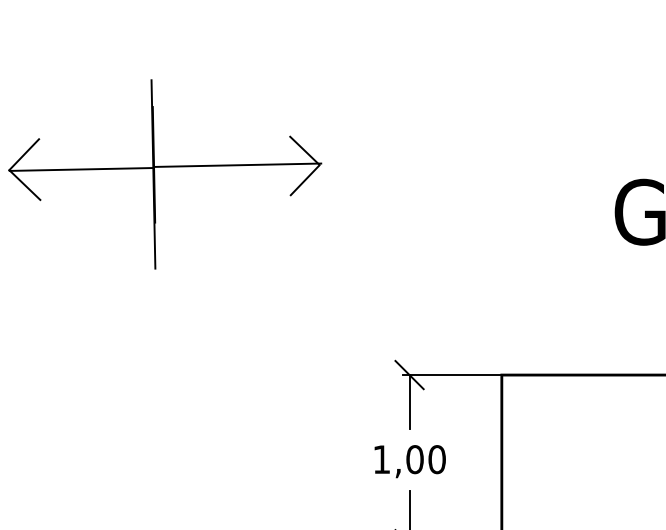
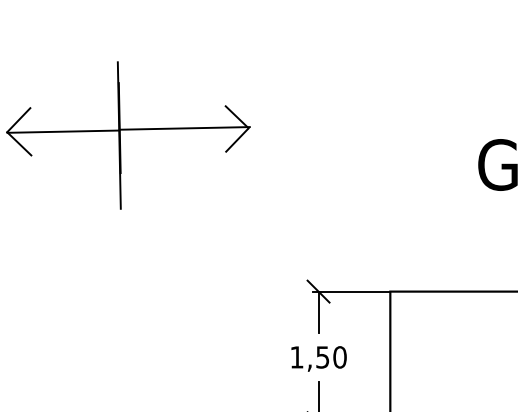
text: (414, 459) -> (322, 357), 1,00 -> 1,50

